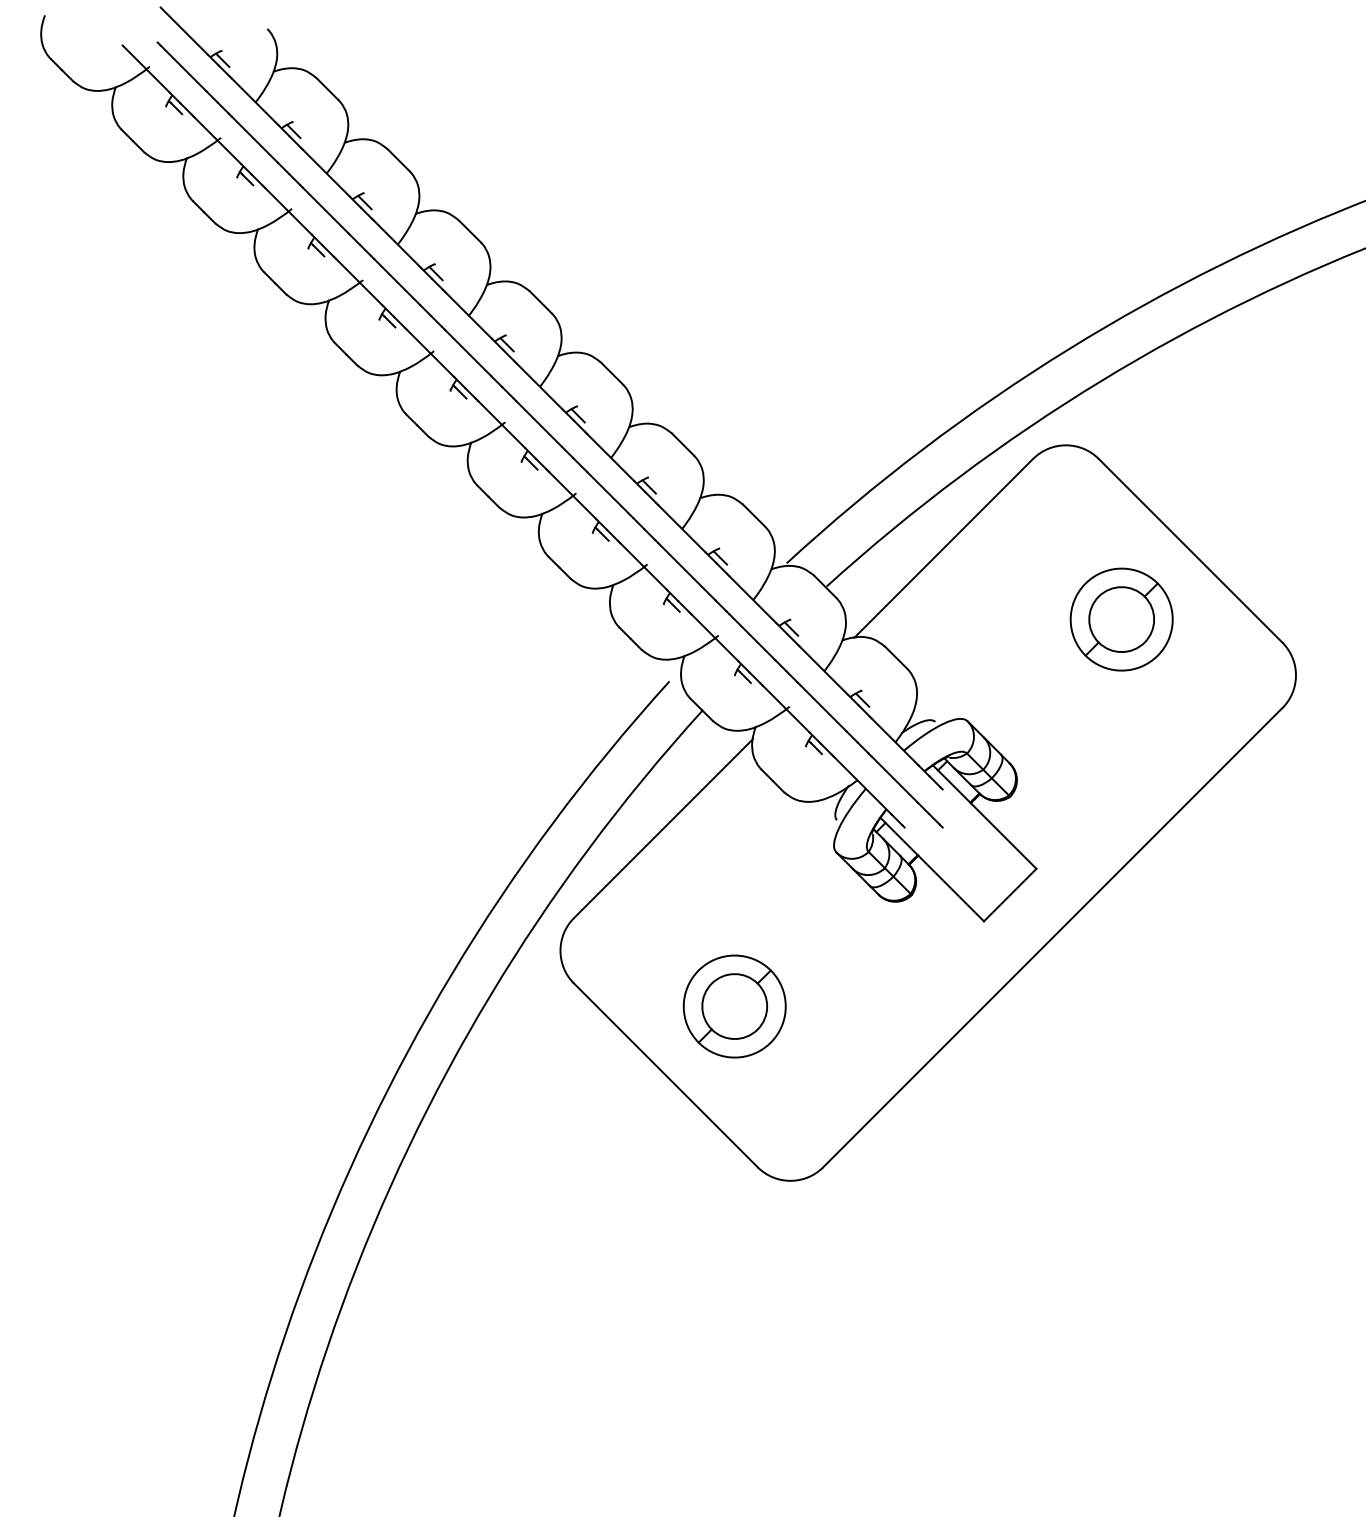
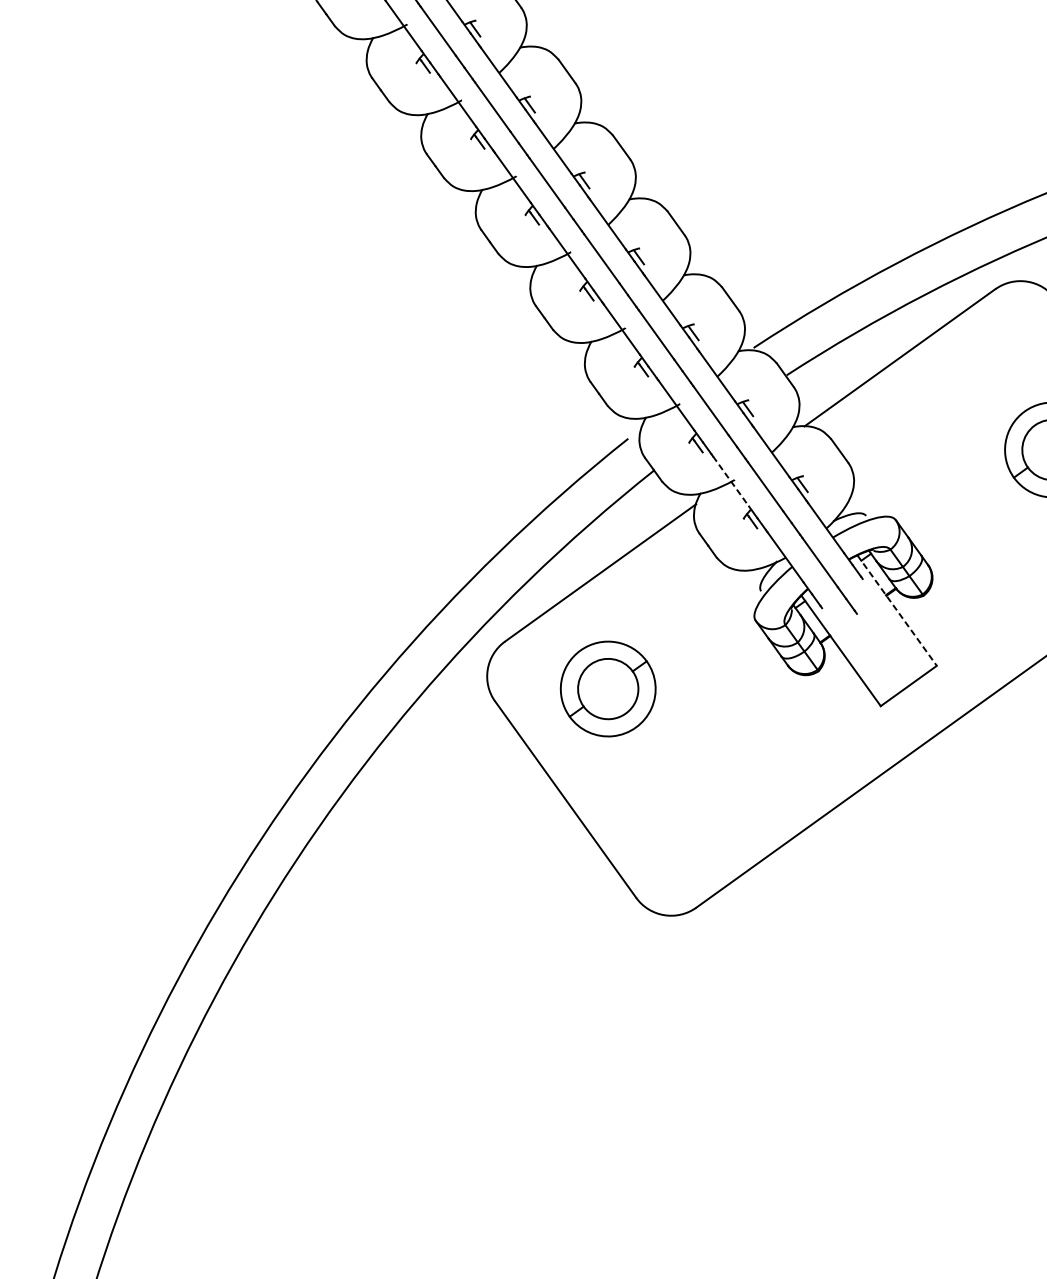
line: (786, 709) -> (731, 482), solid -> dashed
line: (985, 817) -> (897, 611), solid -> dashed
part: (734, 1006) -> (608, 688), moved

